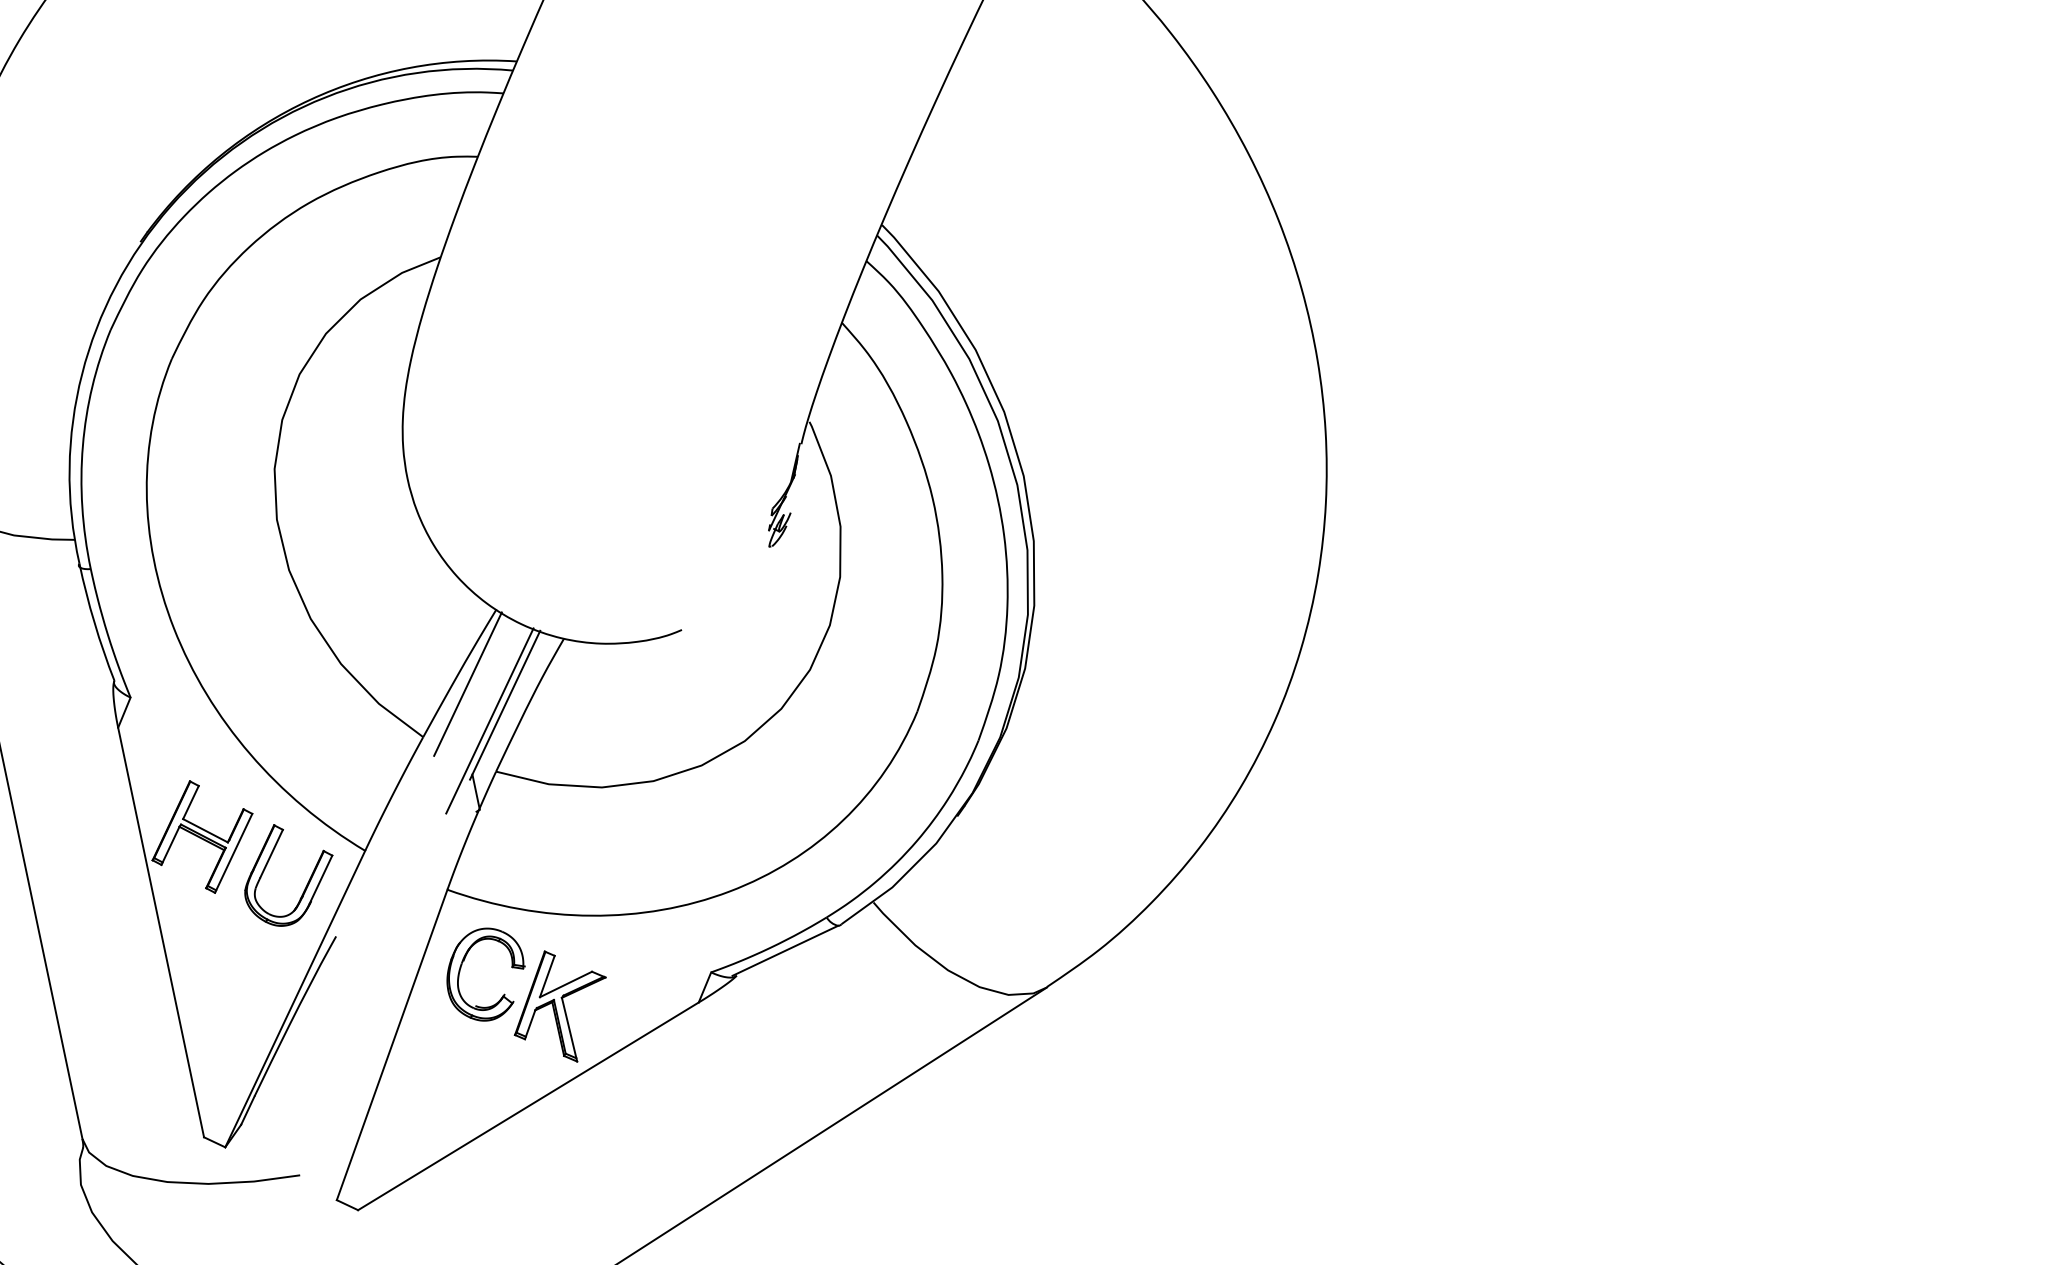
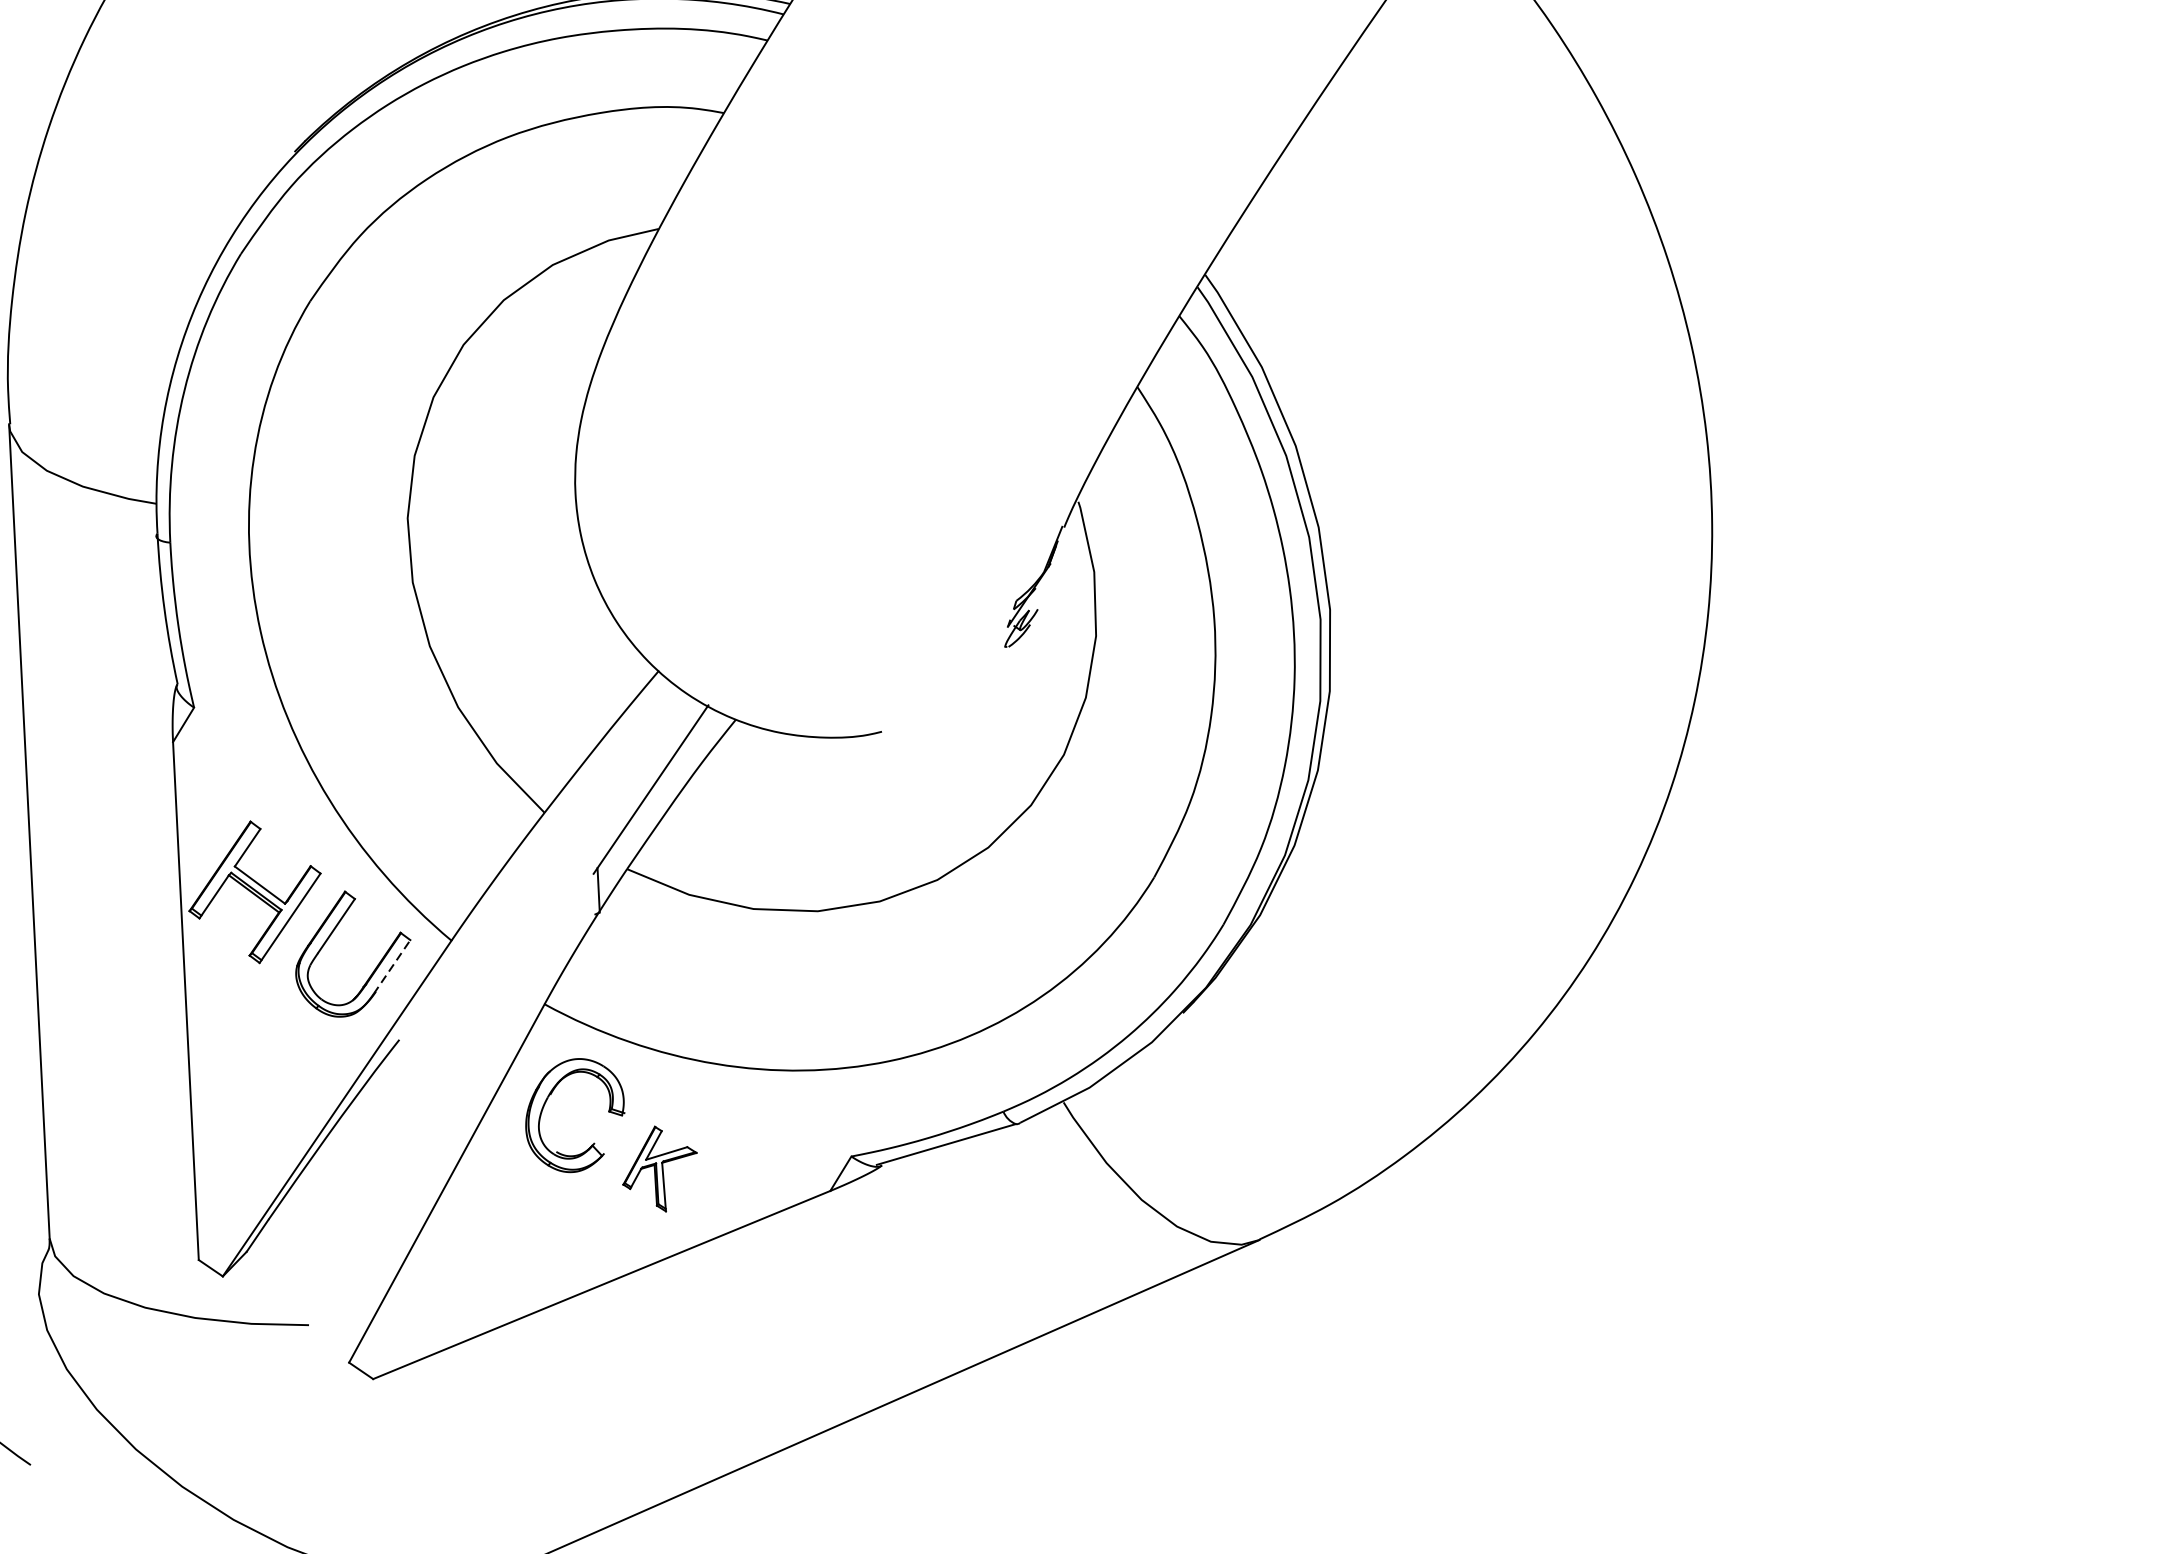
line: (467, 683) -> (609, 755), removed
line: (489, 720) -> (628, 805), removed
line: (321, 878) -> (392, 966), solid -> dashed
part: (559, 1006) -> (659, 1168), size x0.6

